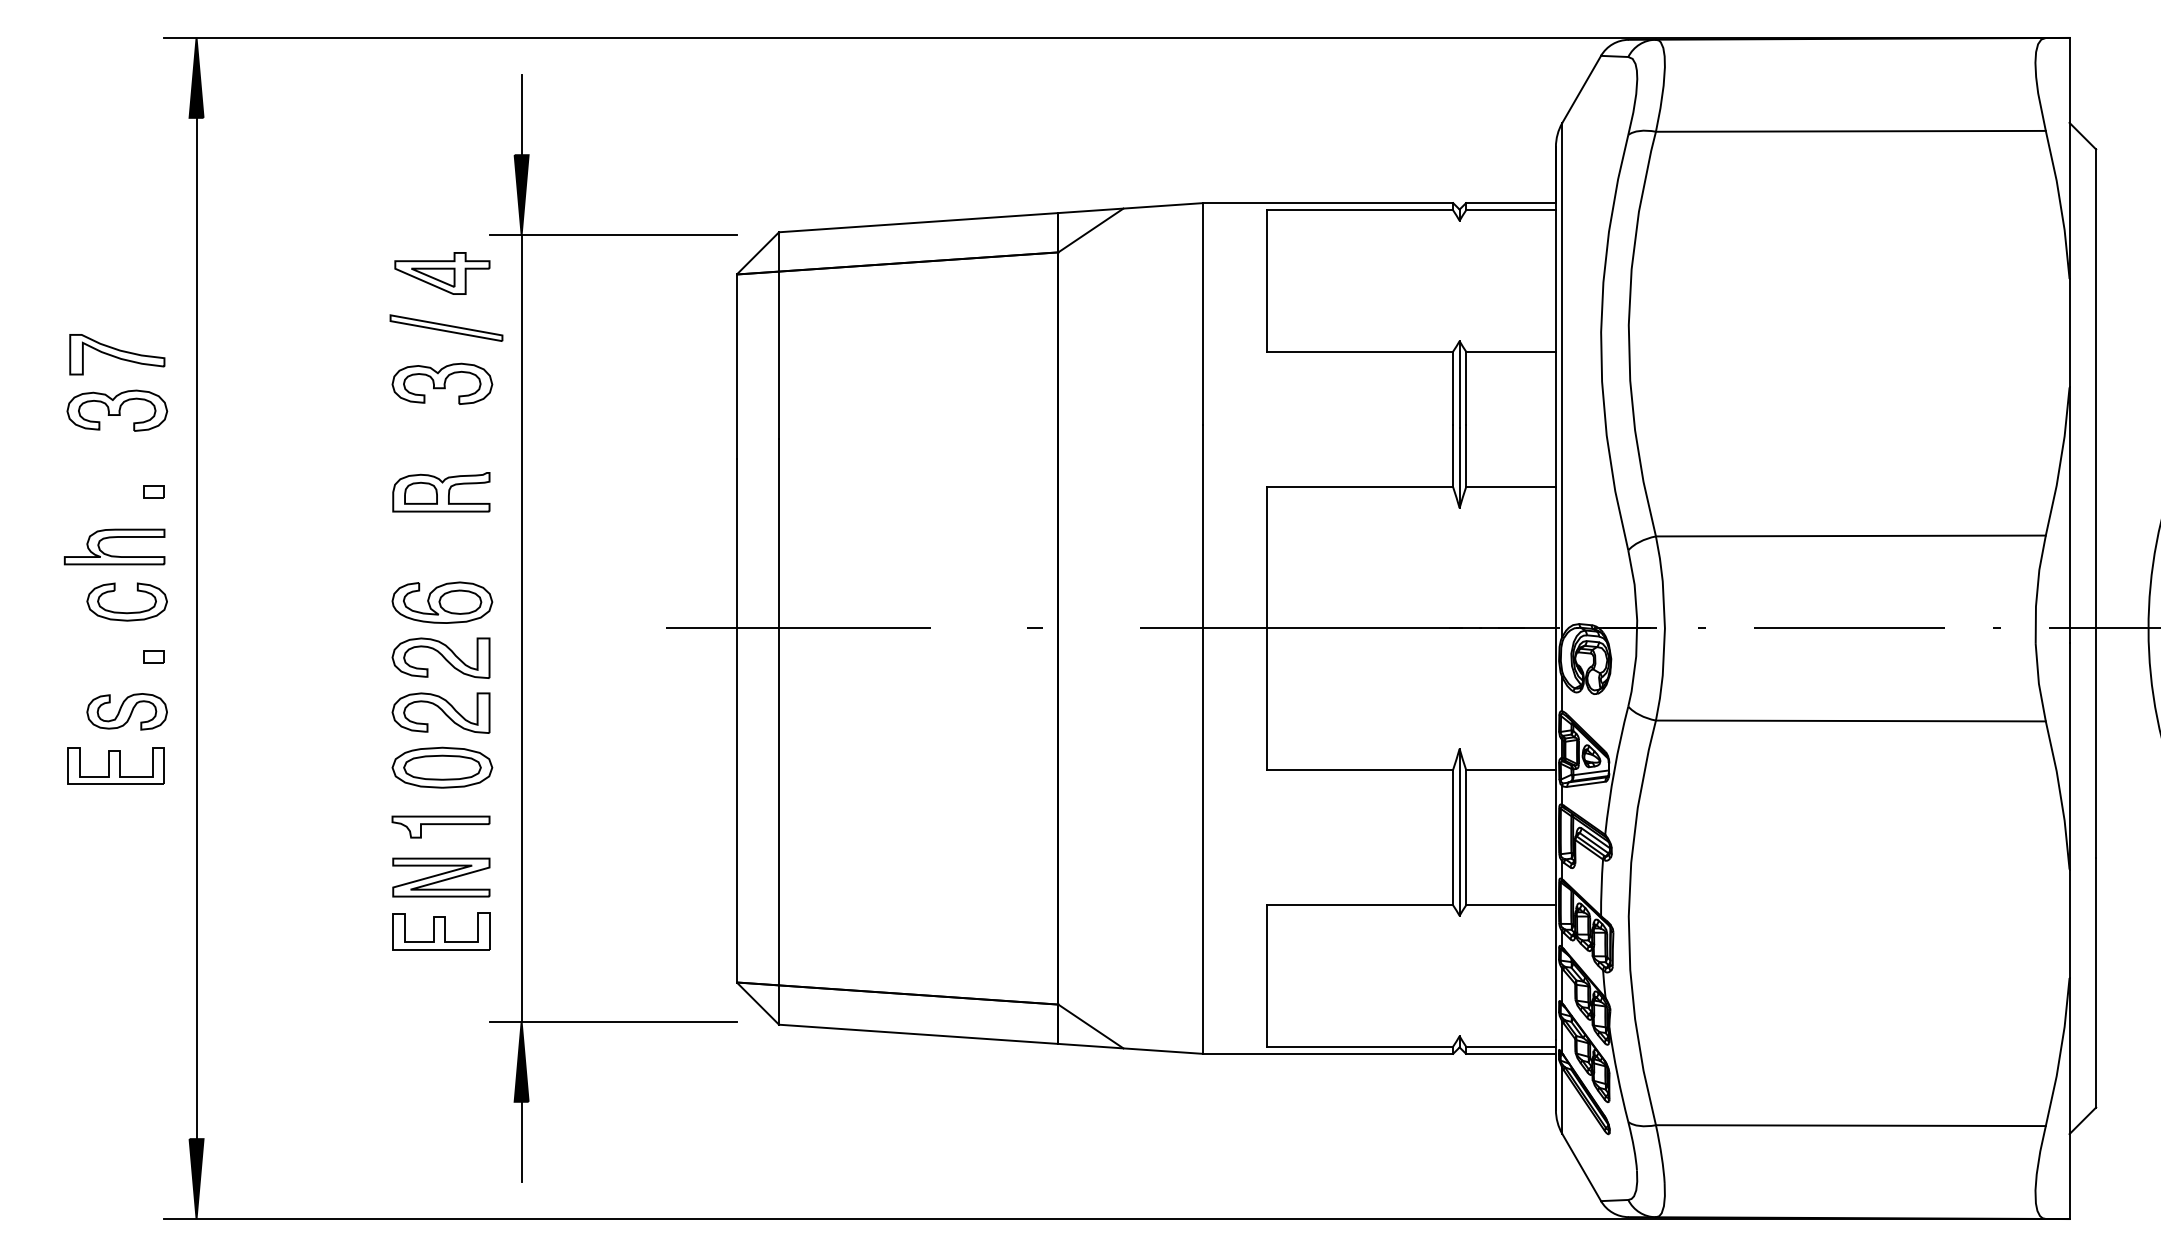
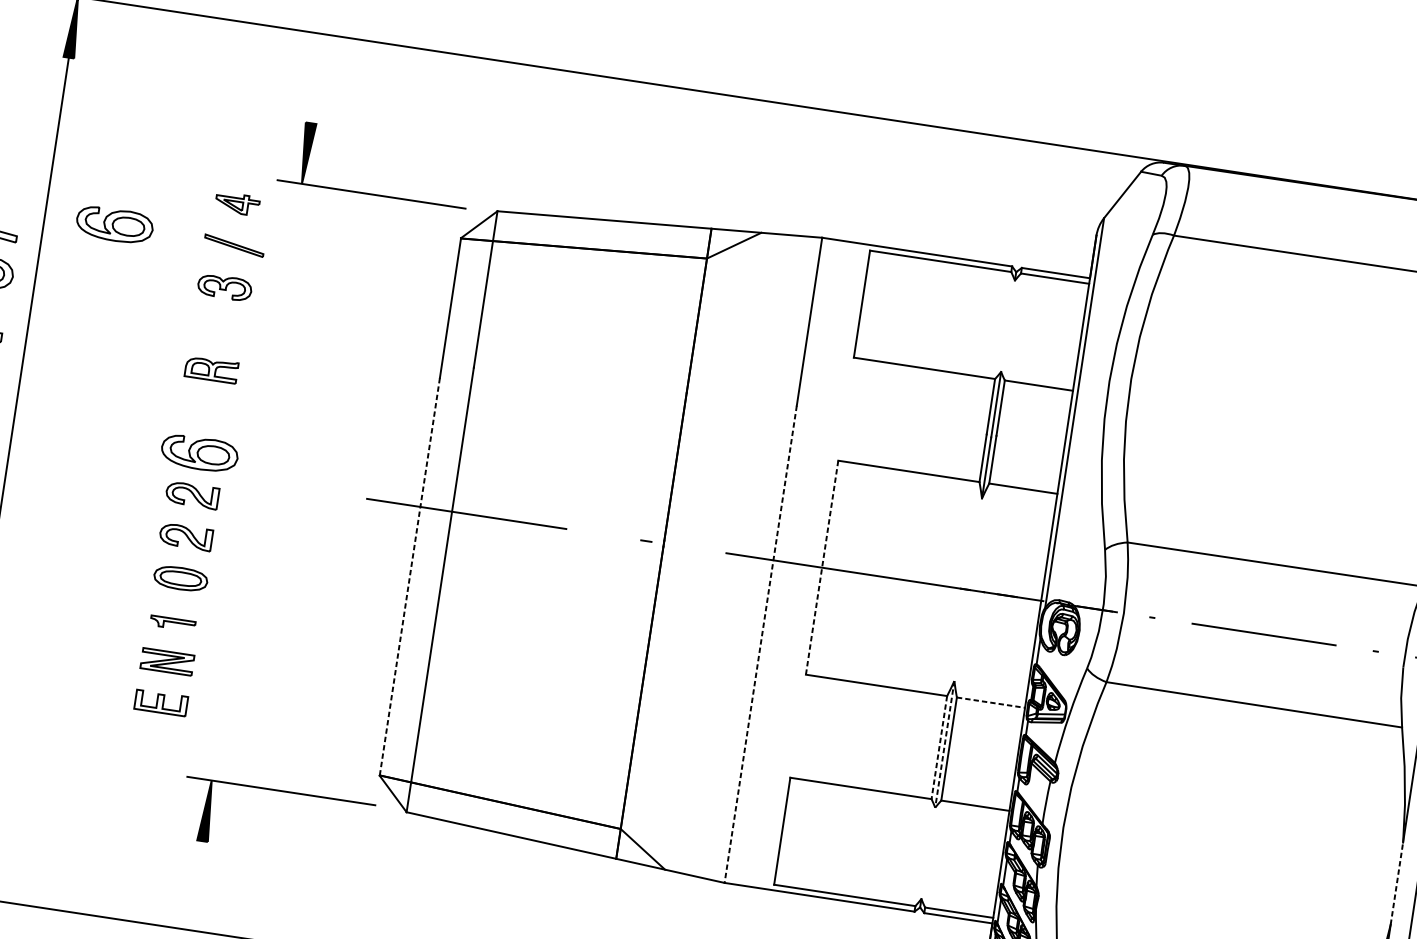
line: (521, 114) -> (315, 92), removed
part: (442, 273) -> (237, 203), size x0.6
part: (288, 324) -> (114, 224), added
part: (446, 327) -> (234, 245), size x0.7
part: (442, 383) -> (224, 287), size x0.7
part: (441, 492) -> (211, 369), size x0.7
line: (521, 628) -> (256, 482), removed
line: (1267, 628) -> (822, 567), solid -> dashed
part: (440, 657) -> (191, 494), size x0.7
part: (440, 712) -> (185, 536), size x0.7
line: (737, 721) -> (409, 577), solid -> dashed
line: (1202, 739) -> (760, 644), solid -> dashed
part: (442, 767) -> (180, 578), size x0.7
line: (1510, 769) -> (990, 702), solid -> dashed
part: (440, 826) -> (172, 623), size x0.6
line: (1459, 832) -> (944, 744), solid -> dashed
line: (1453, 837) -> (939, 747), solid -> dashed
part: (441, 877) -> (167, 661), size x0.7
line: (2069, 923) -> (1396, 883), solid -> dashed
part: (441, 931) -> (161, 702), size x0.7
line: (521, 1141) -> (197, 871), removed

